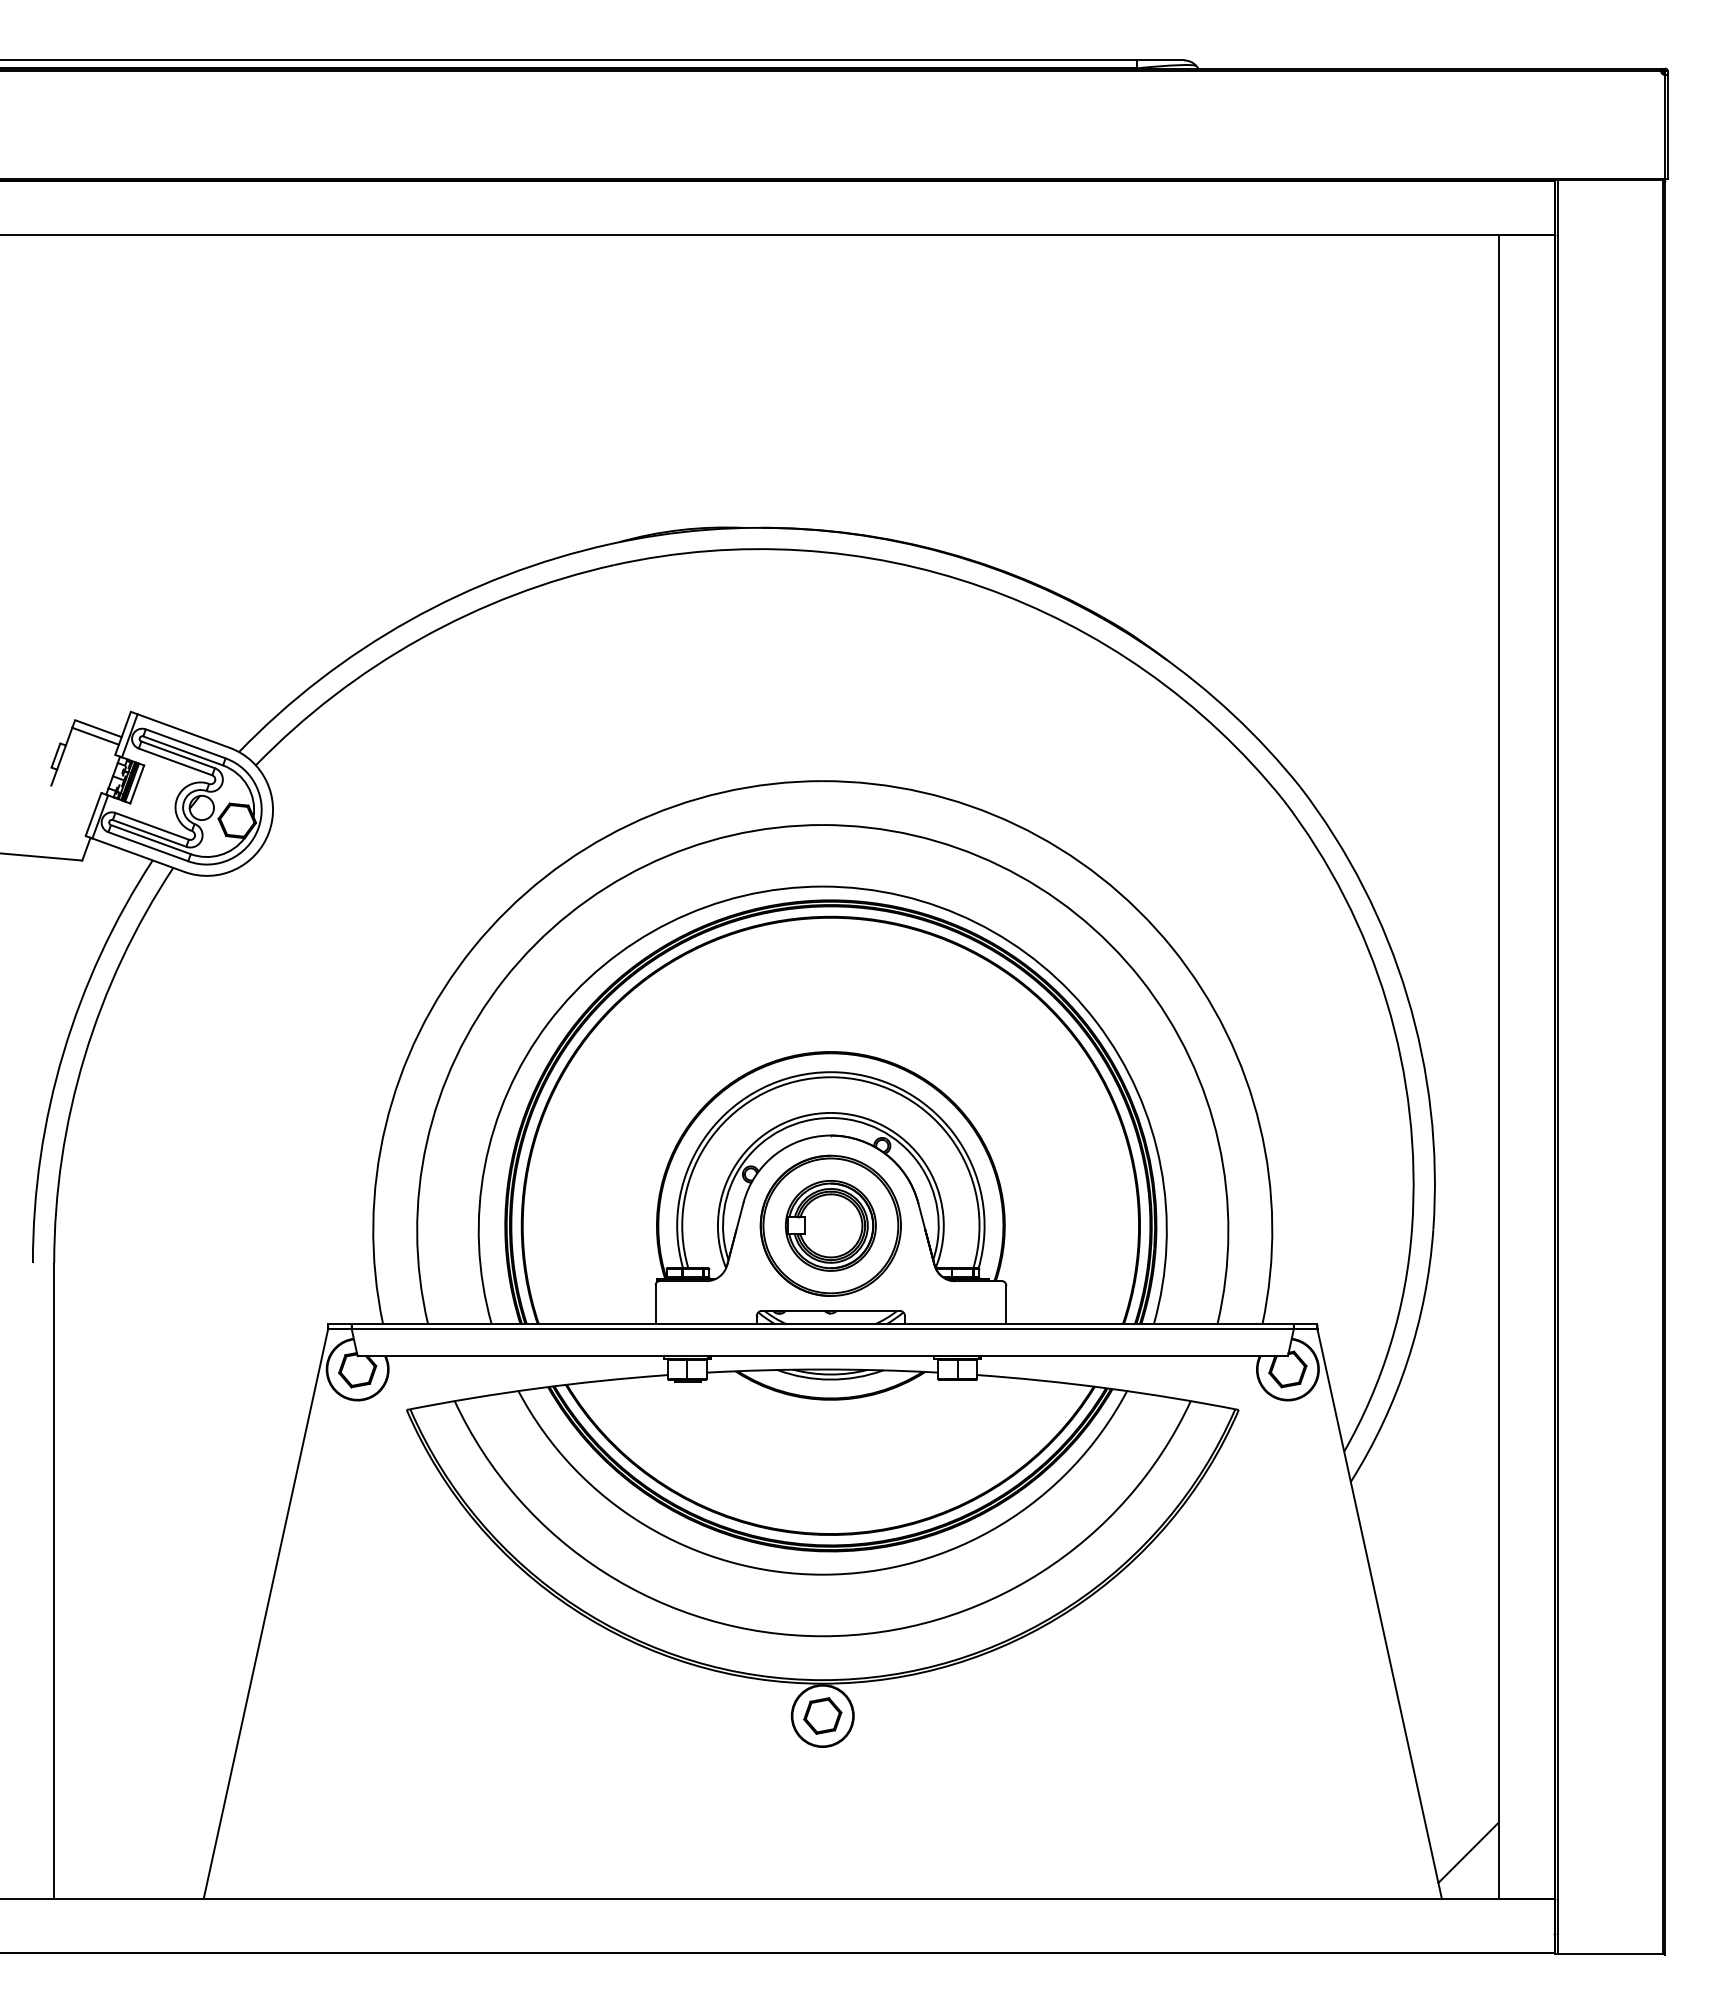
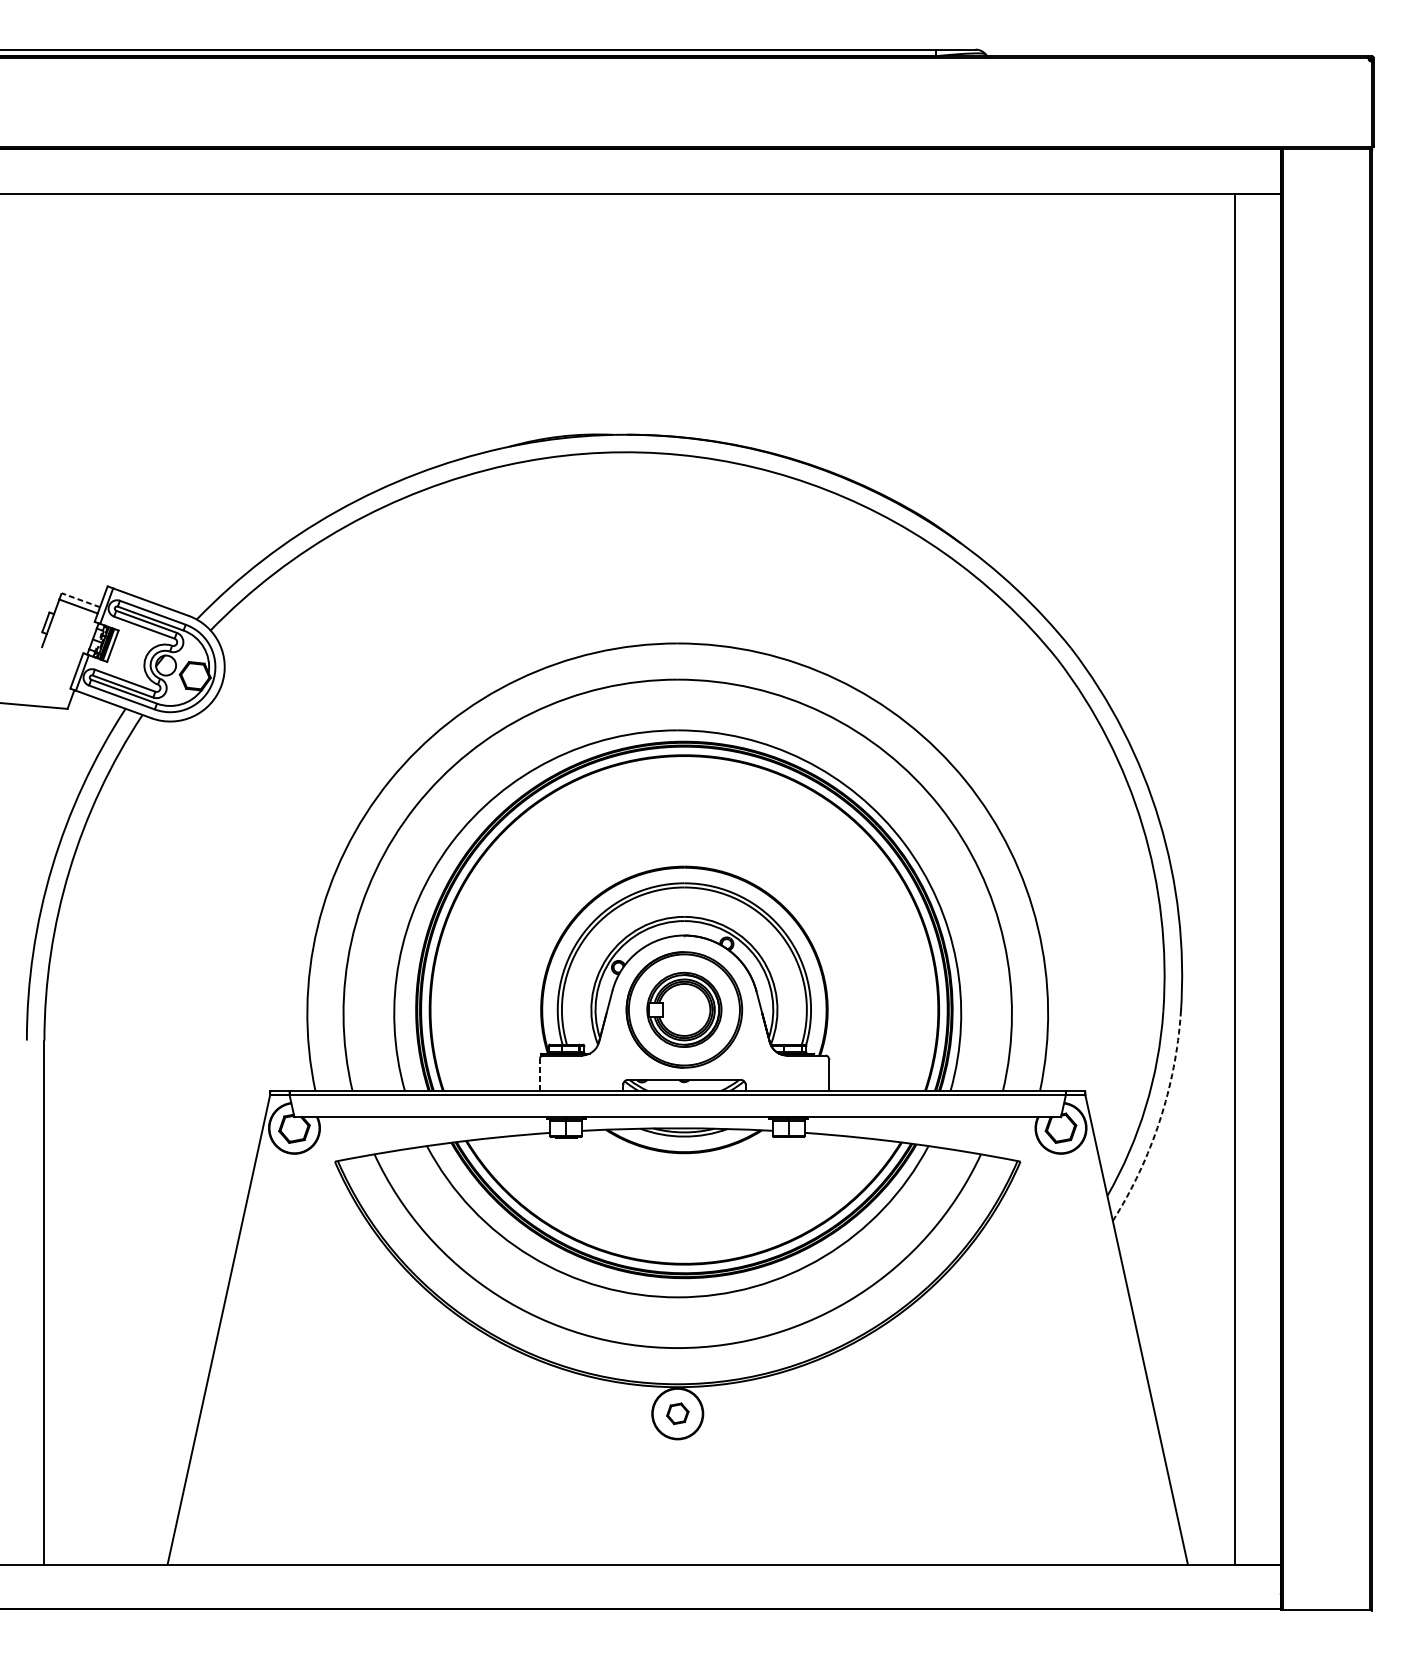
line: (98, 728) -> (80, 600), solid -> dashed
line: (655, 1304) -> (539, 1074), solid -> dashed
arc: (1407, 1360) -> (1159, 1120), solid -> dashed
part: (822, 1715) -> (677, 1413), size x0.7
line: (1468, 1852) -> (1209, 1526), removed

